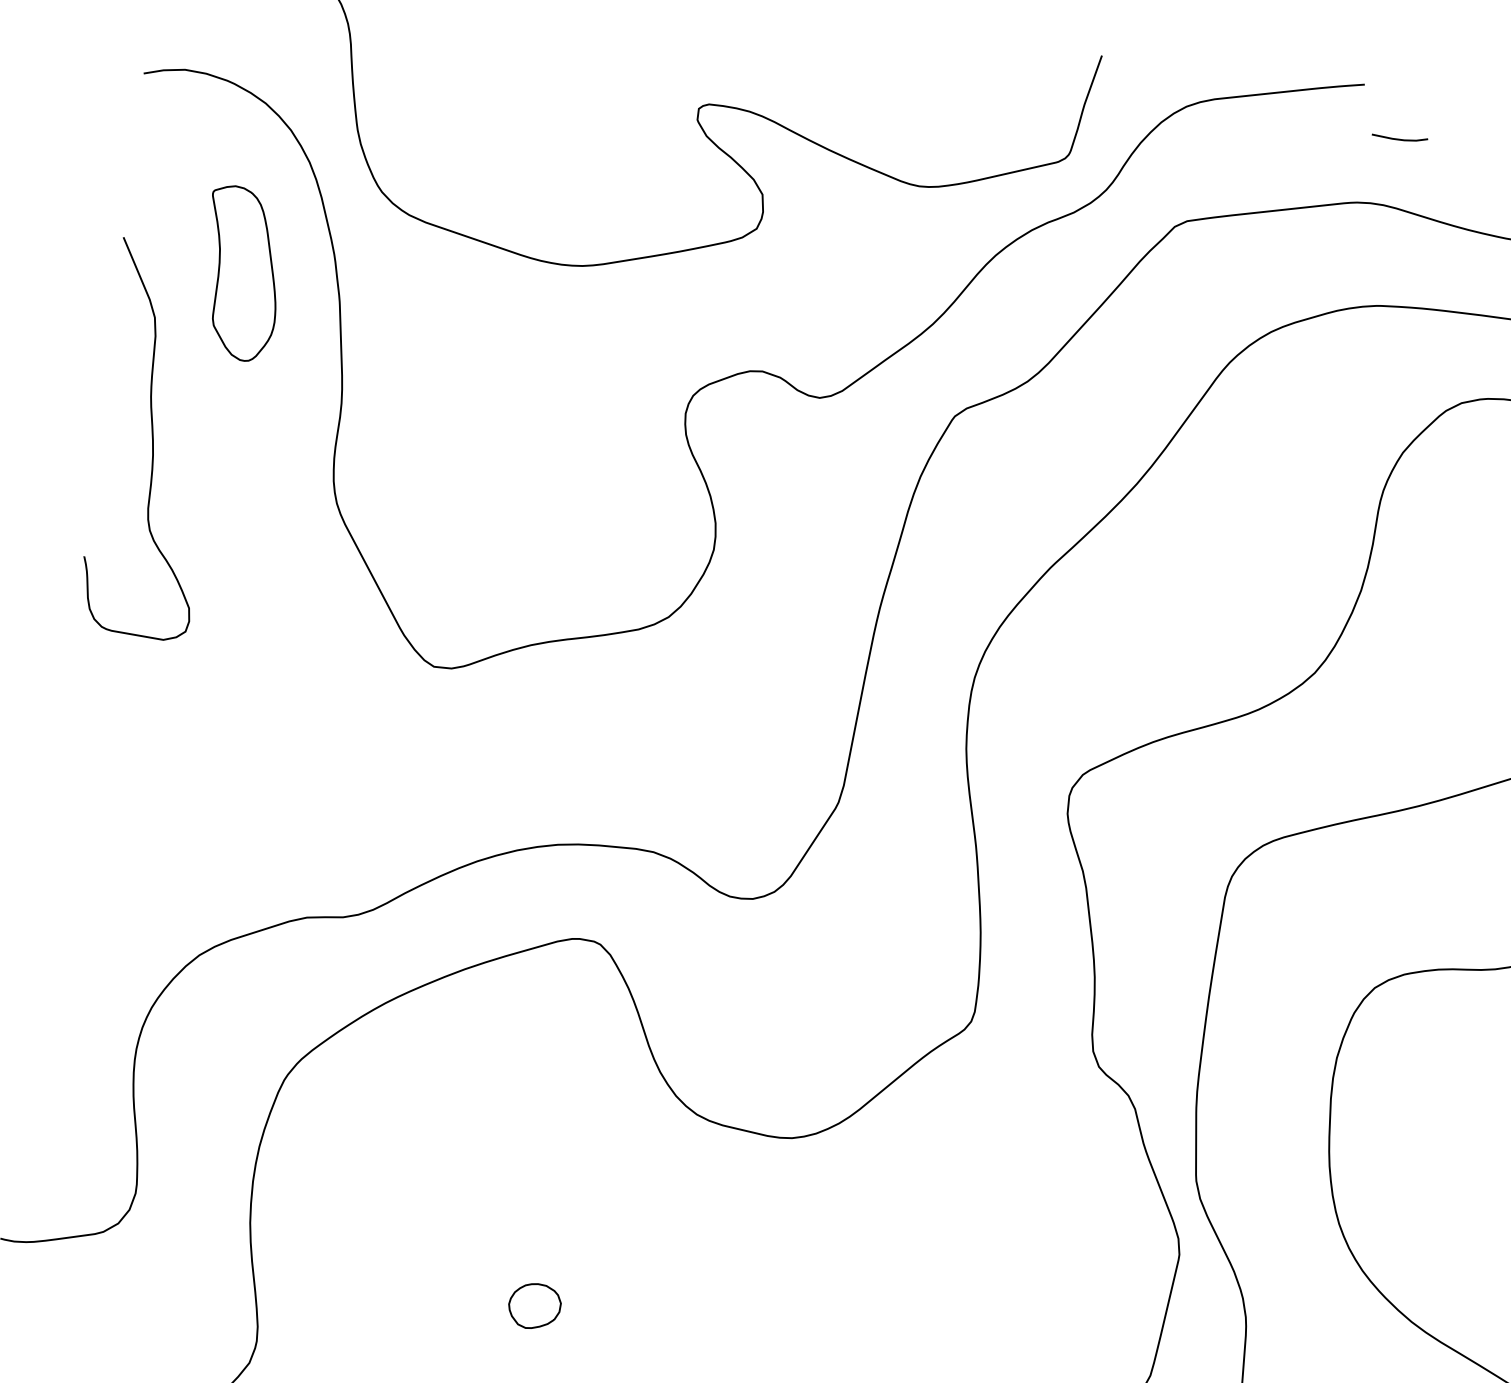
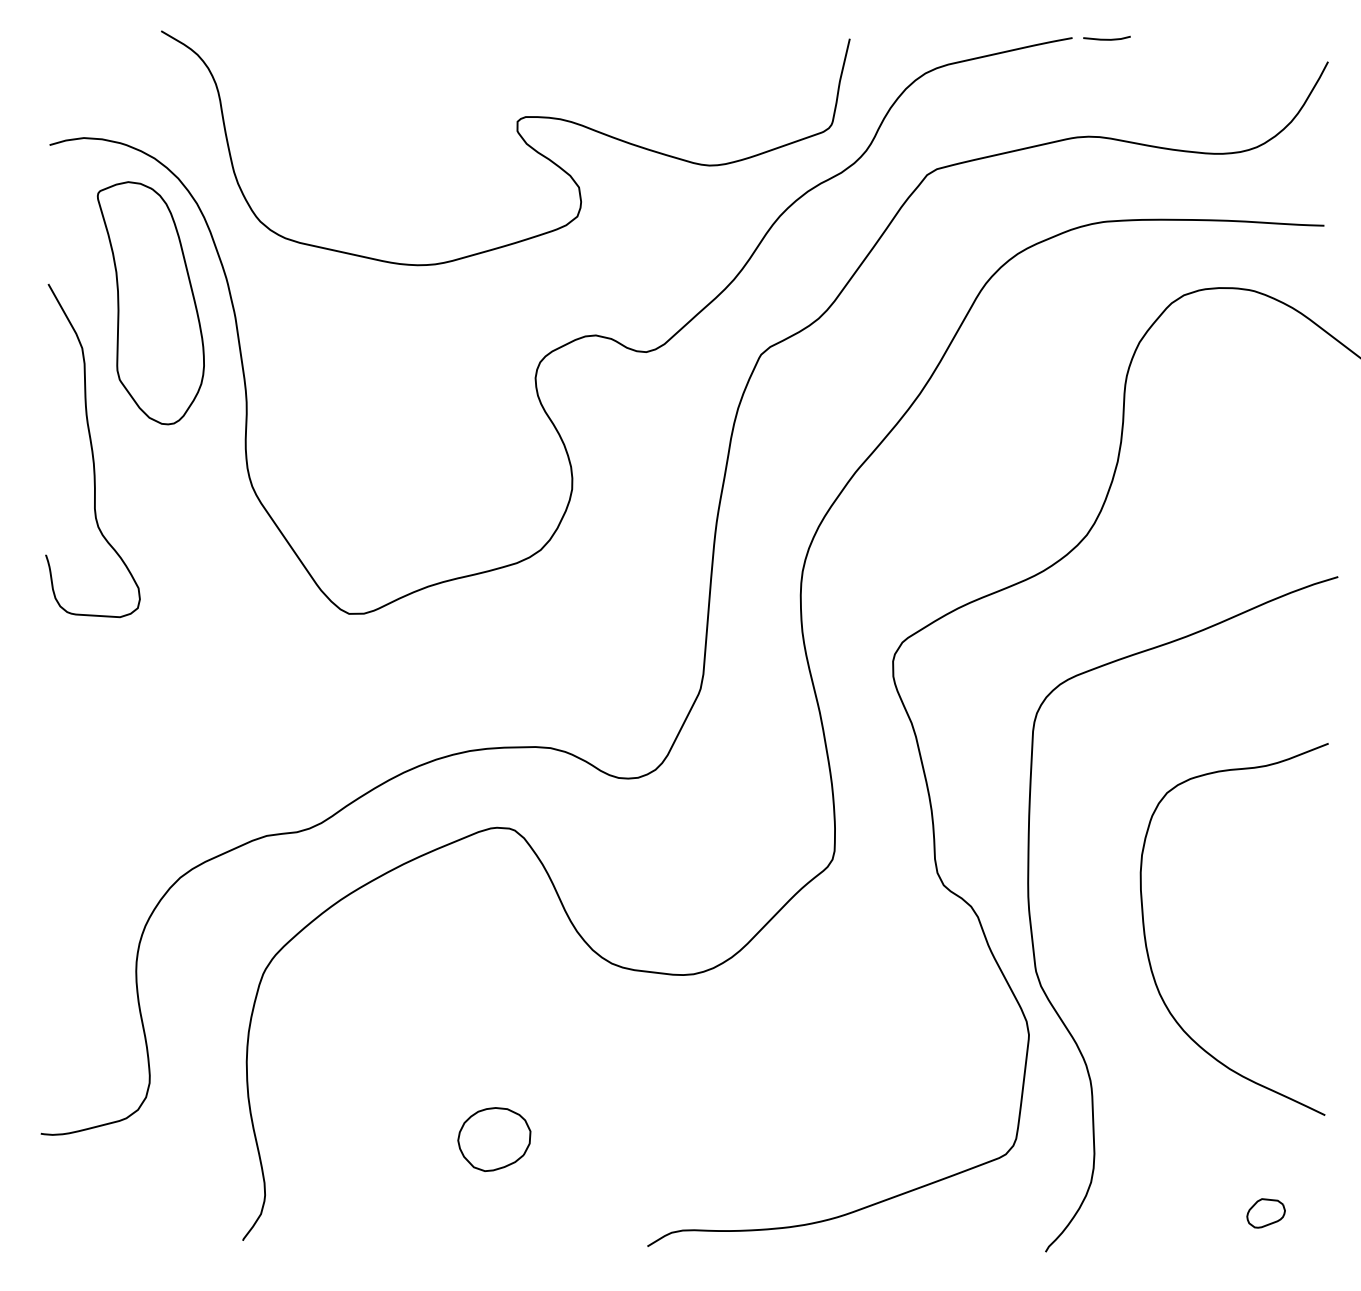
line: (1399, 138) -> (1106, 38), moved
part: (241, 273) -> (150, 303), size x1.67
part: (534, 1306) -> (494, 1139), size x1.67

